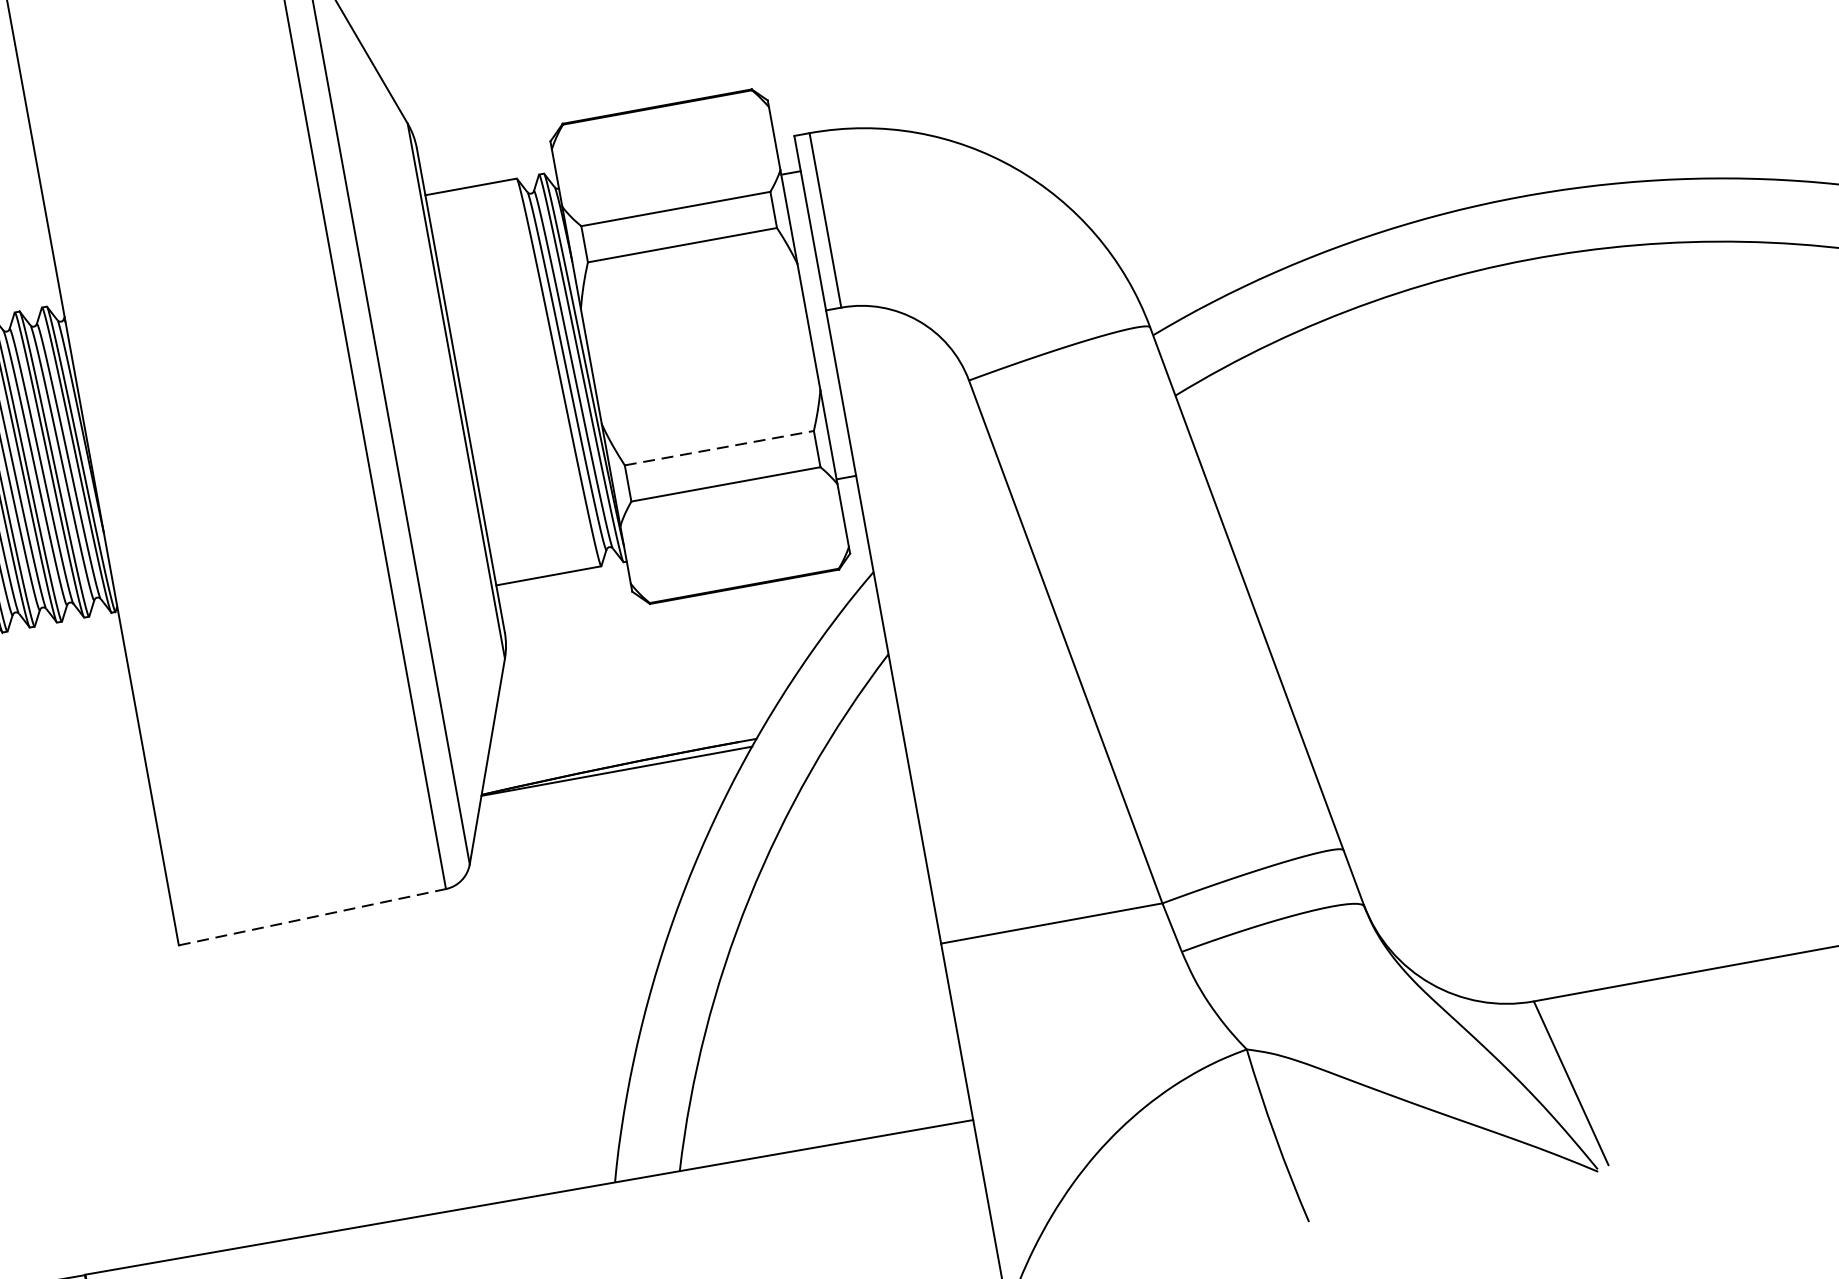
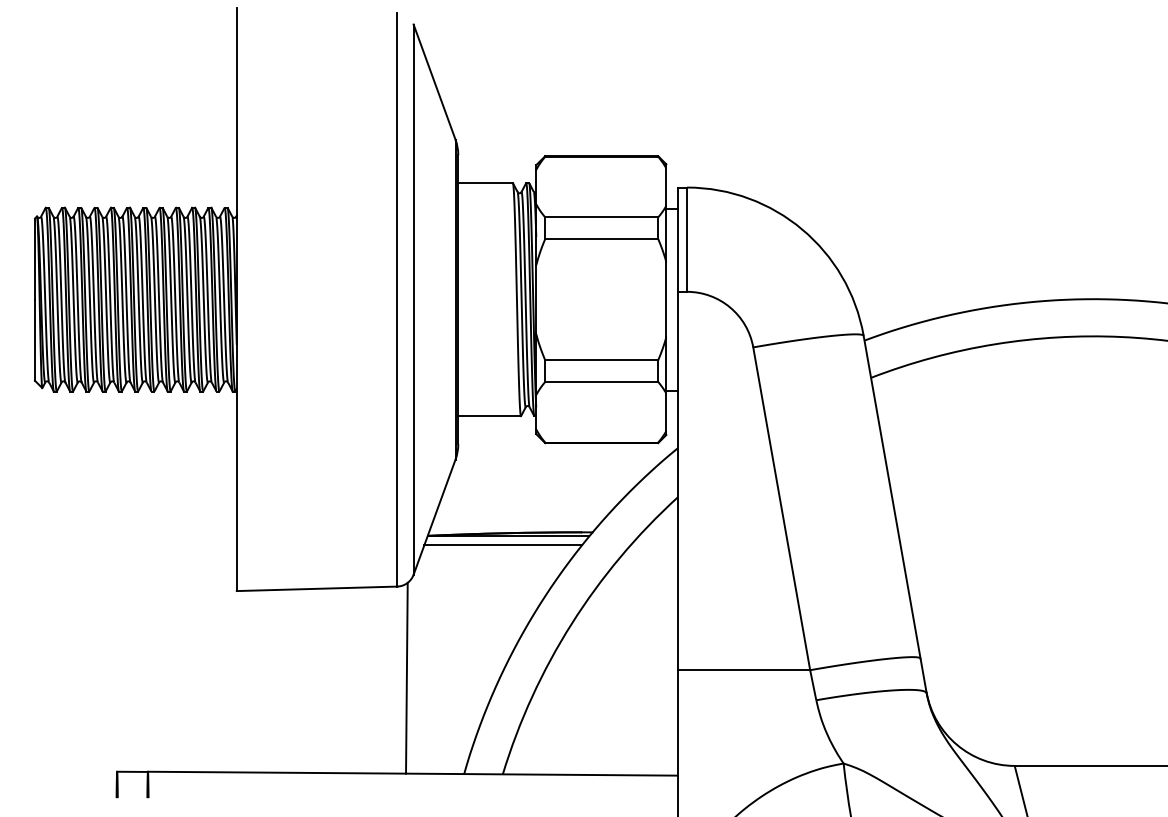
line: (720, 448) -> (602, 360), dashed -> solid
line: (611, 787) -> (503, 545), added
line: (313, 916) -> (317, 588), dashed -> solid
line: (489, 1038) -> (406, 677), added

